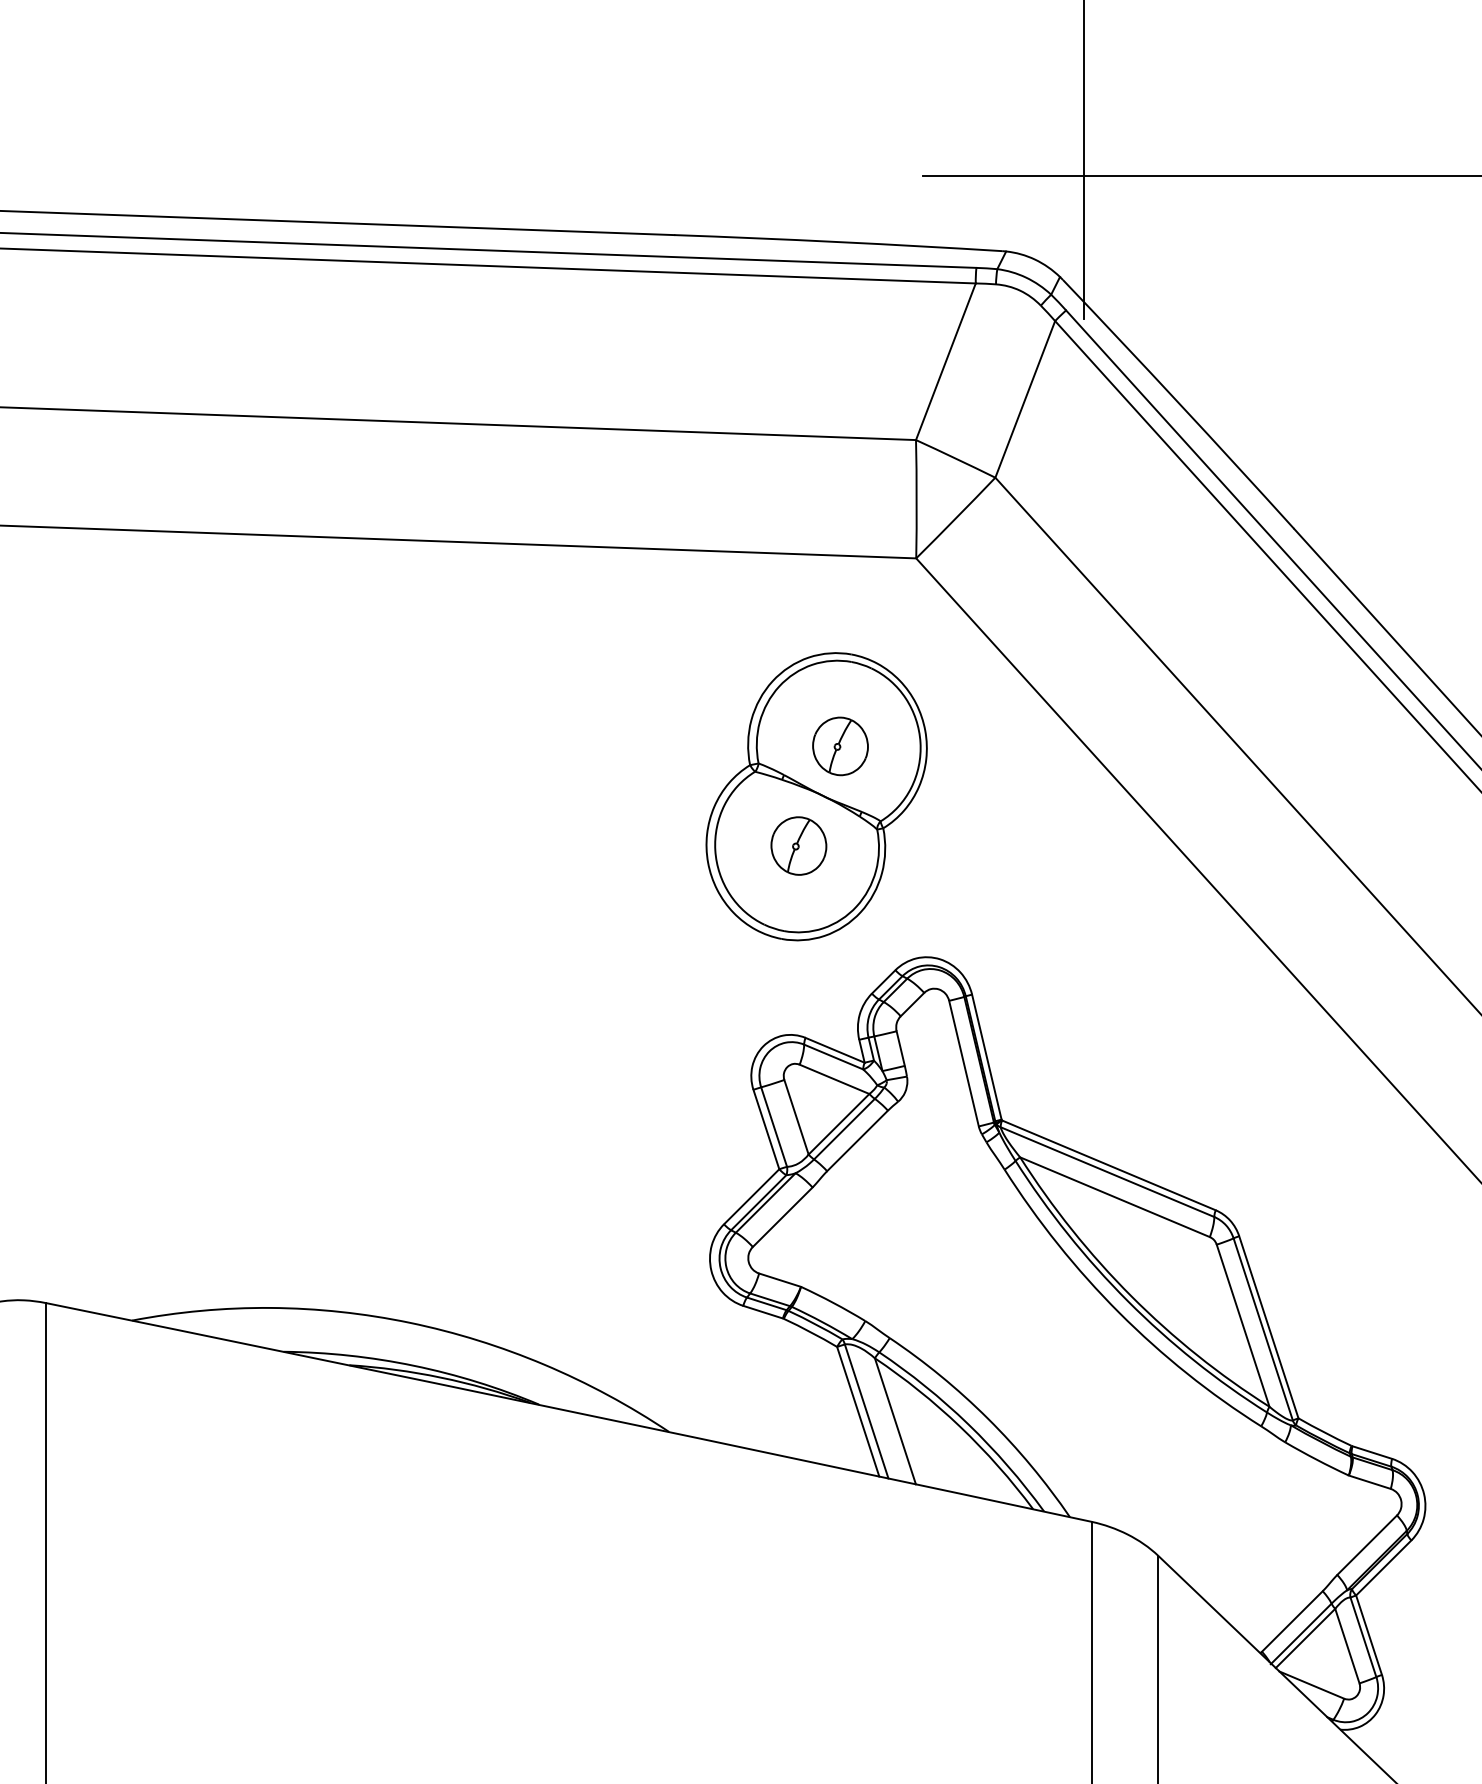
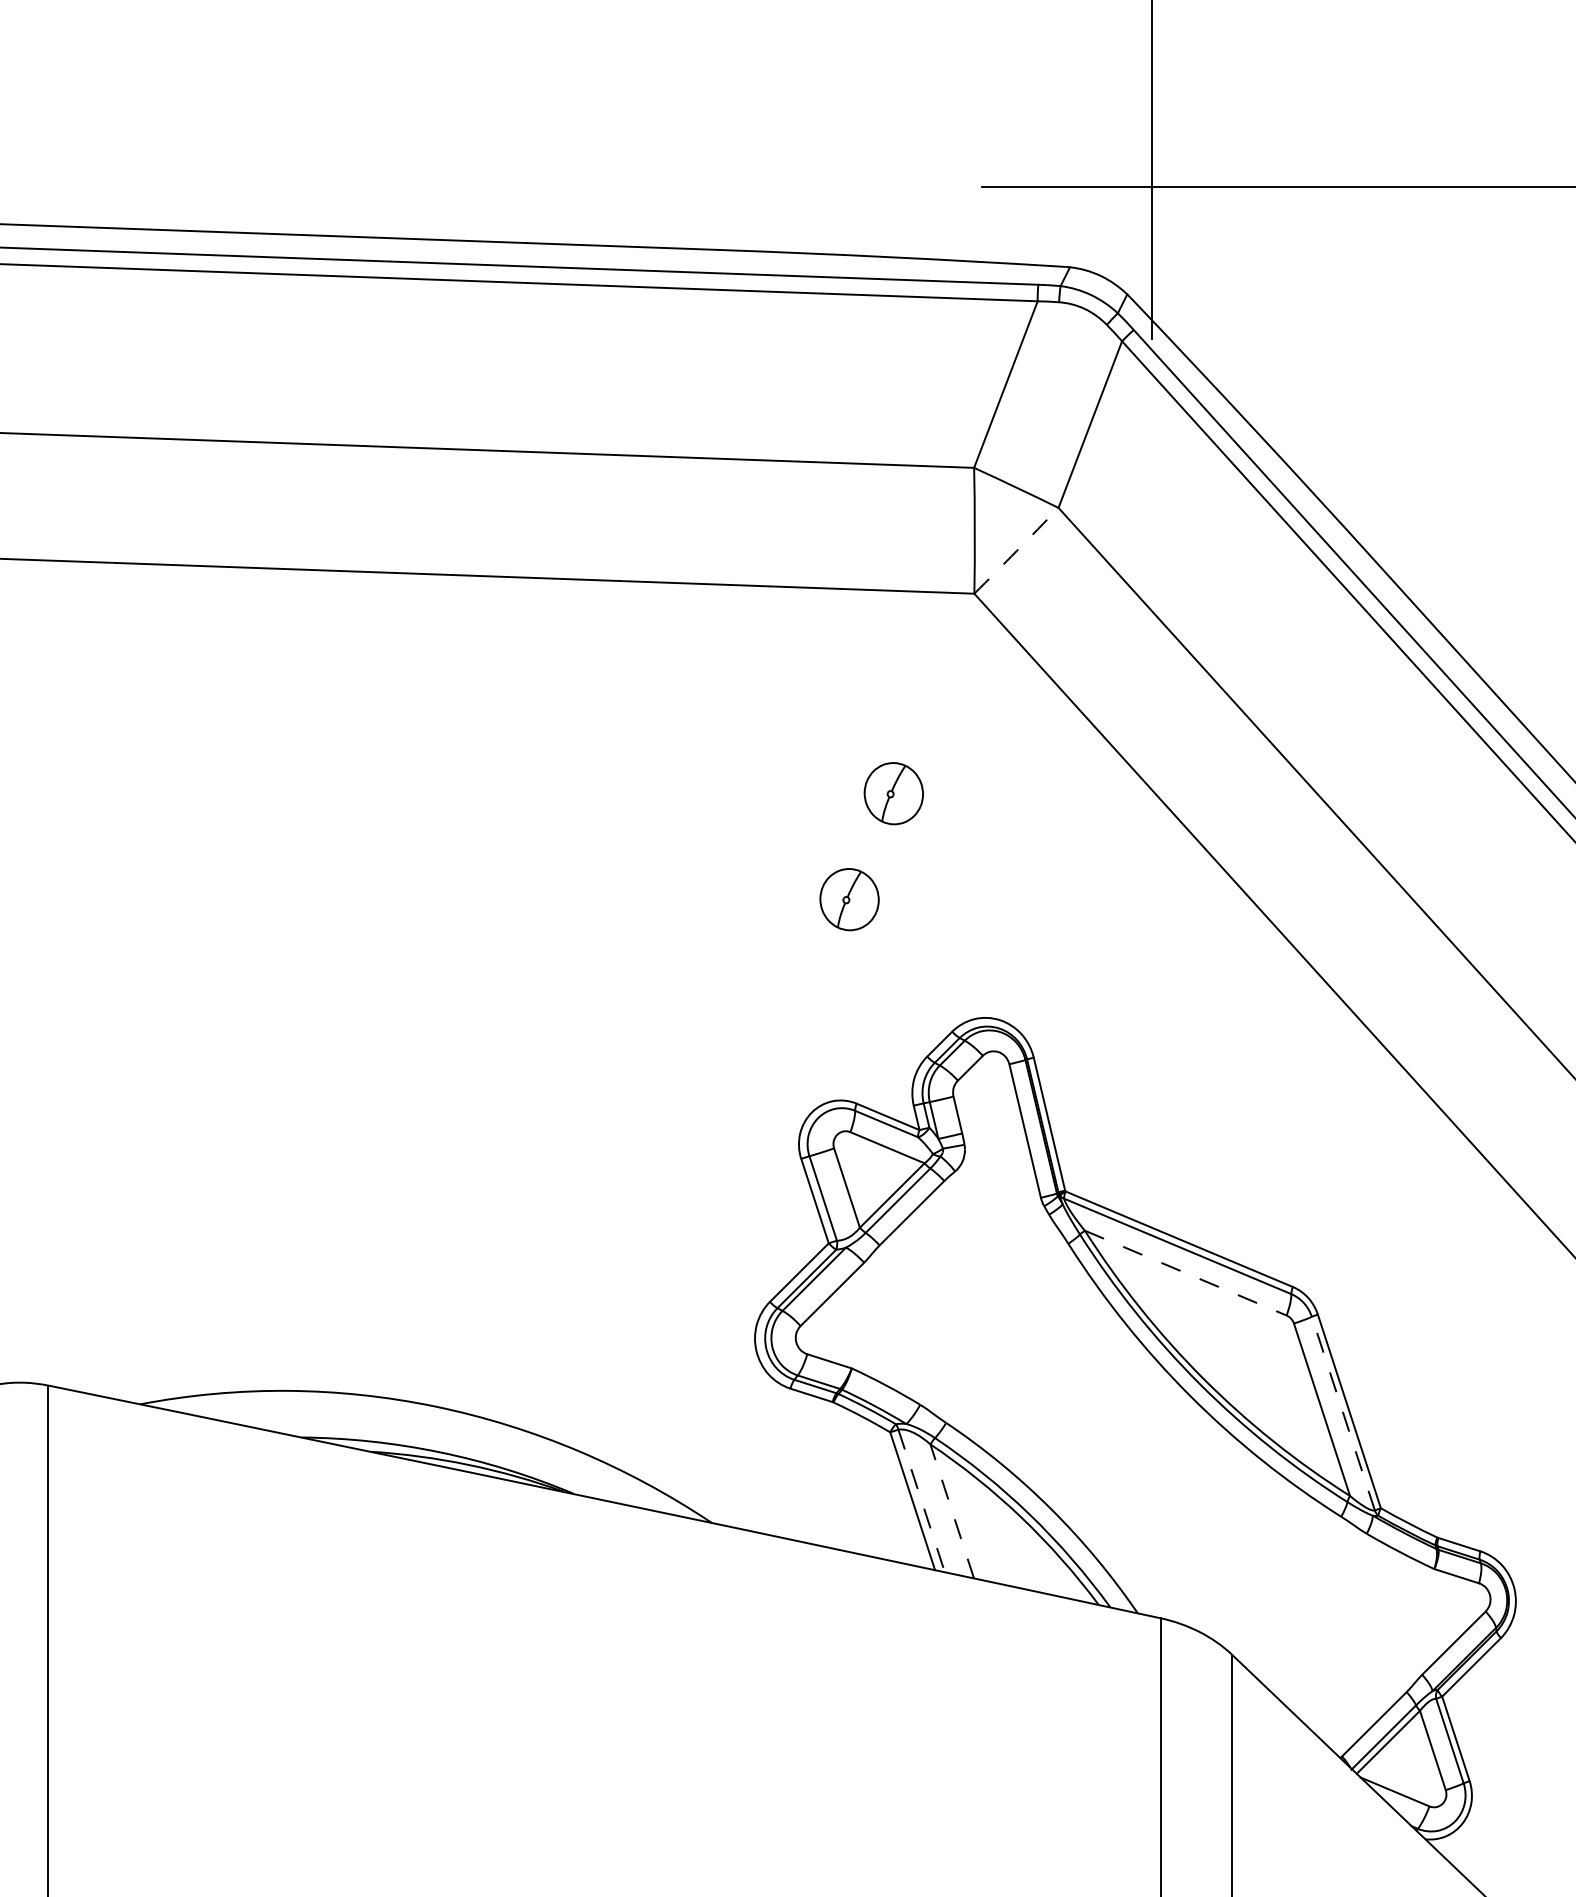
arc: (956, 518) -> (1017, 551), solid -> dashed
part: (816, 796) -> (868, 846), removed
line: (1115, 1197) -> (1186, 1273), solid -> dashed
line: (1263, 1329) -> (1343, 1413), solid -> dashed
line: (866, 1411) -> (921, 1500), solid -> dashed
line: (895, 1420) -> (952, 1510), solid -> dashed

